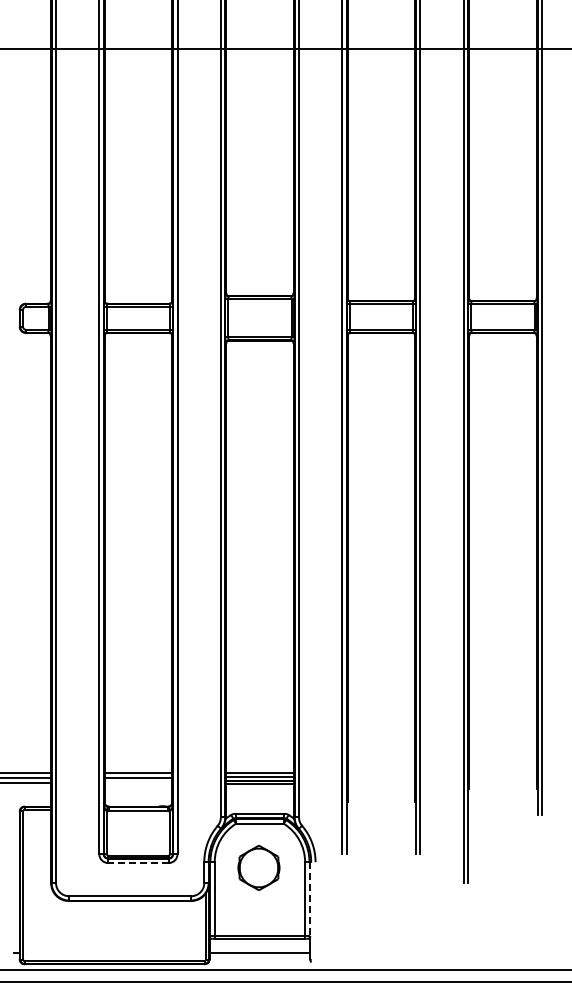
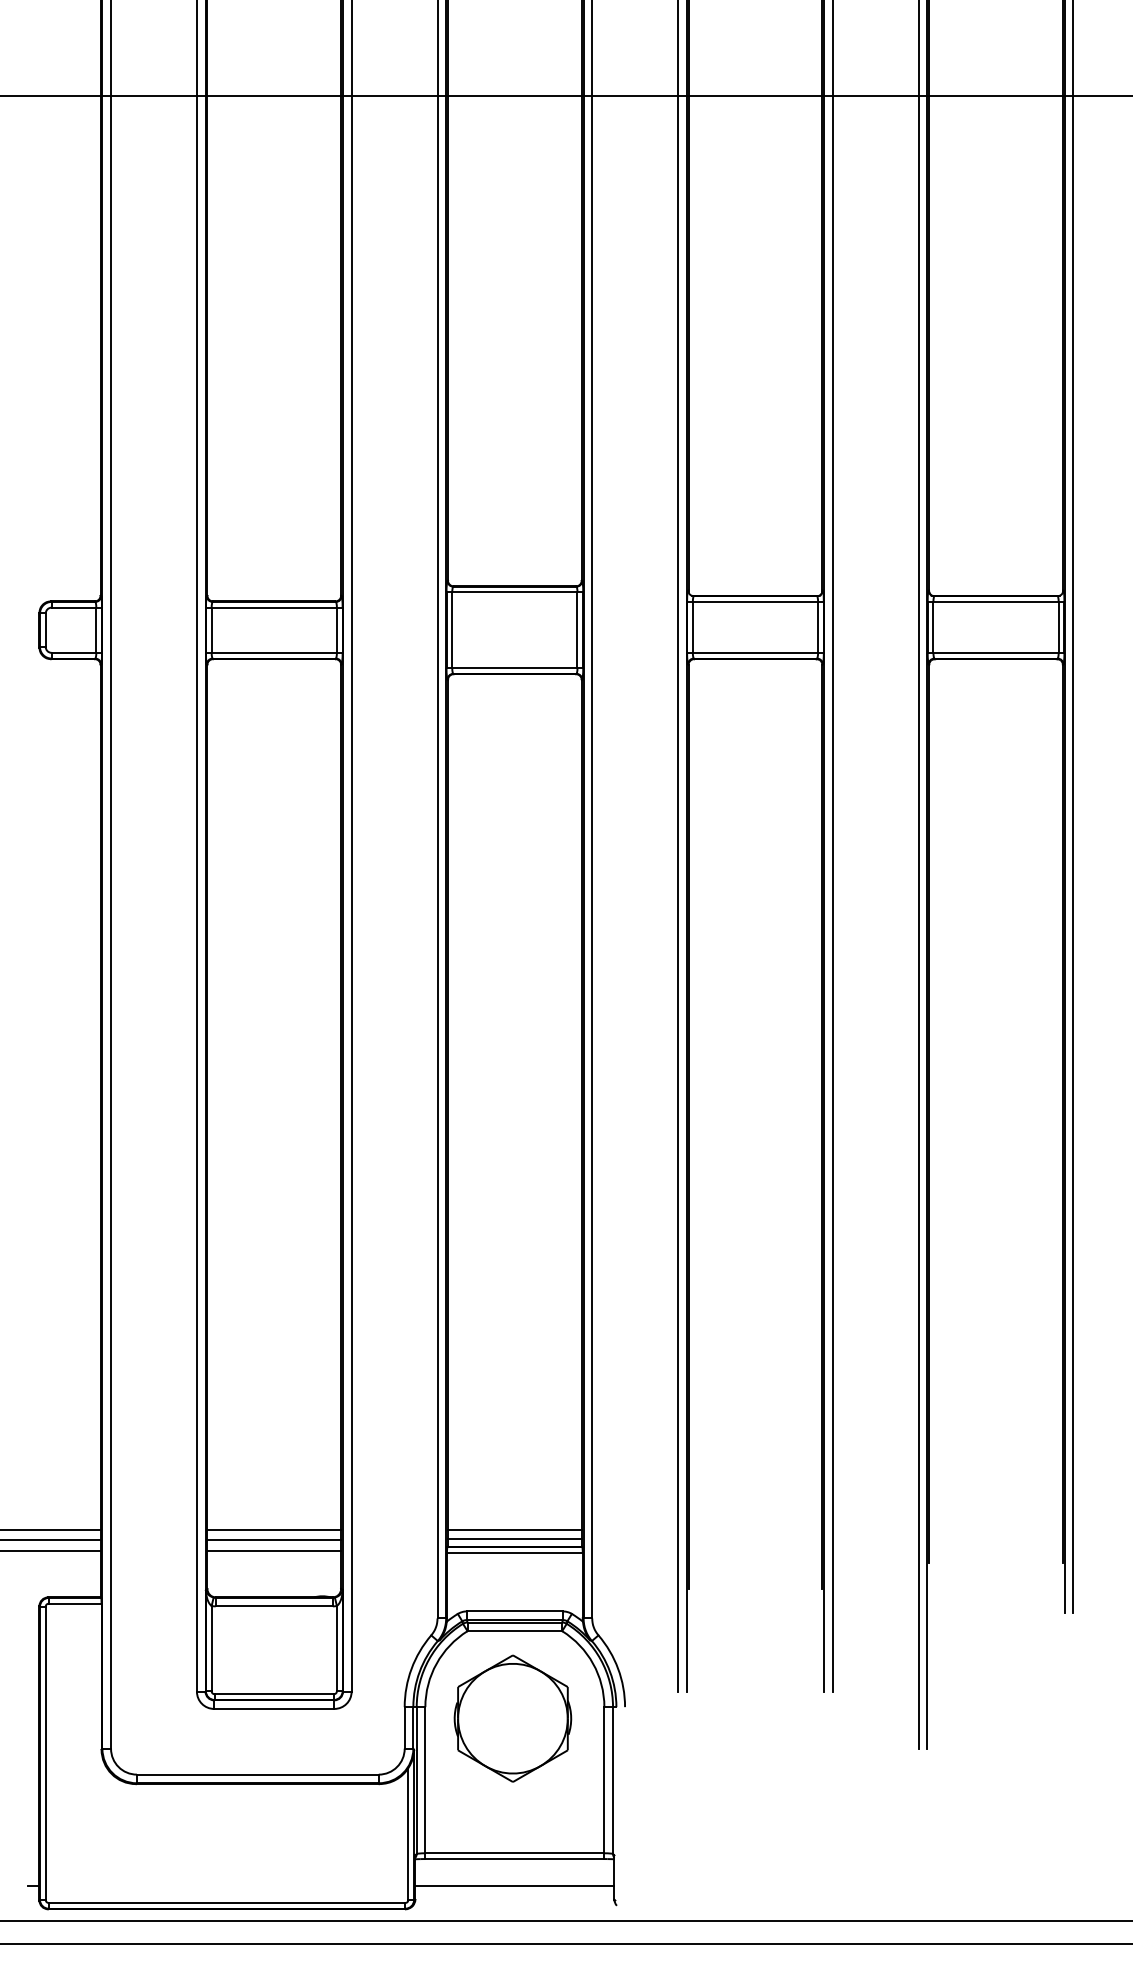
line: (138, 783) -> (274, 1551), added
line: (137, 863) -> (272, 1709), dashed -> solid
part: (258, 867) -> (512, 1717), size x1.43
line: (309, 899) -> (613, 1781), dashed -> solid

